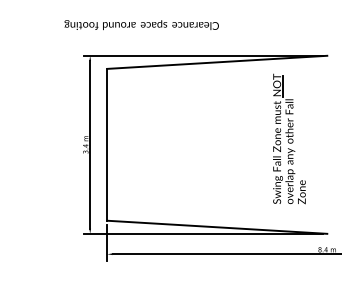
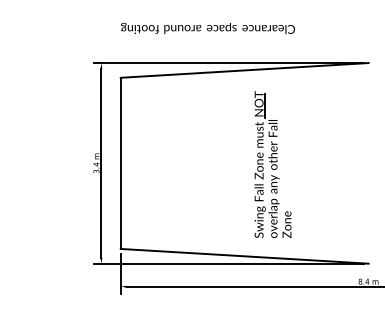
text: (141, 25) -> (207, 28), moved
part: (289, 138) -> (273, 164), moved

